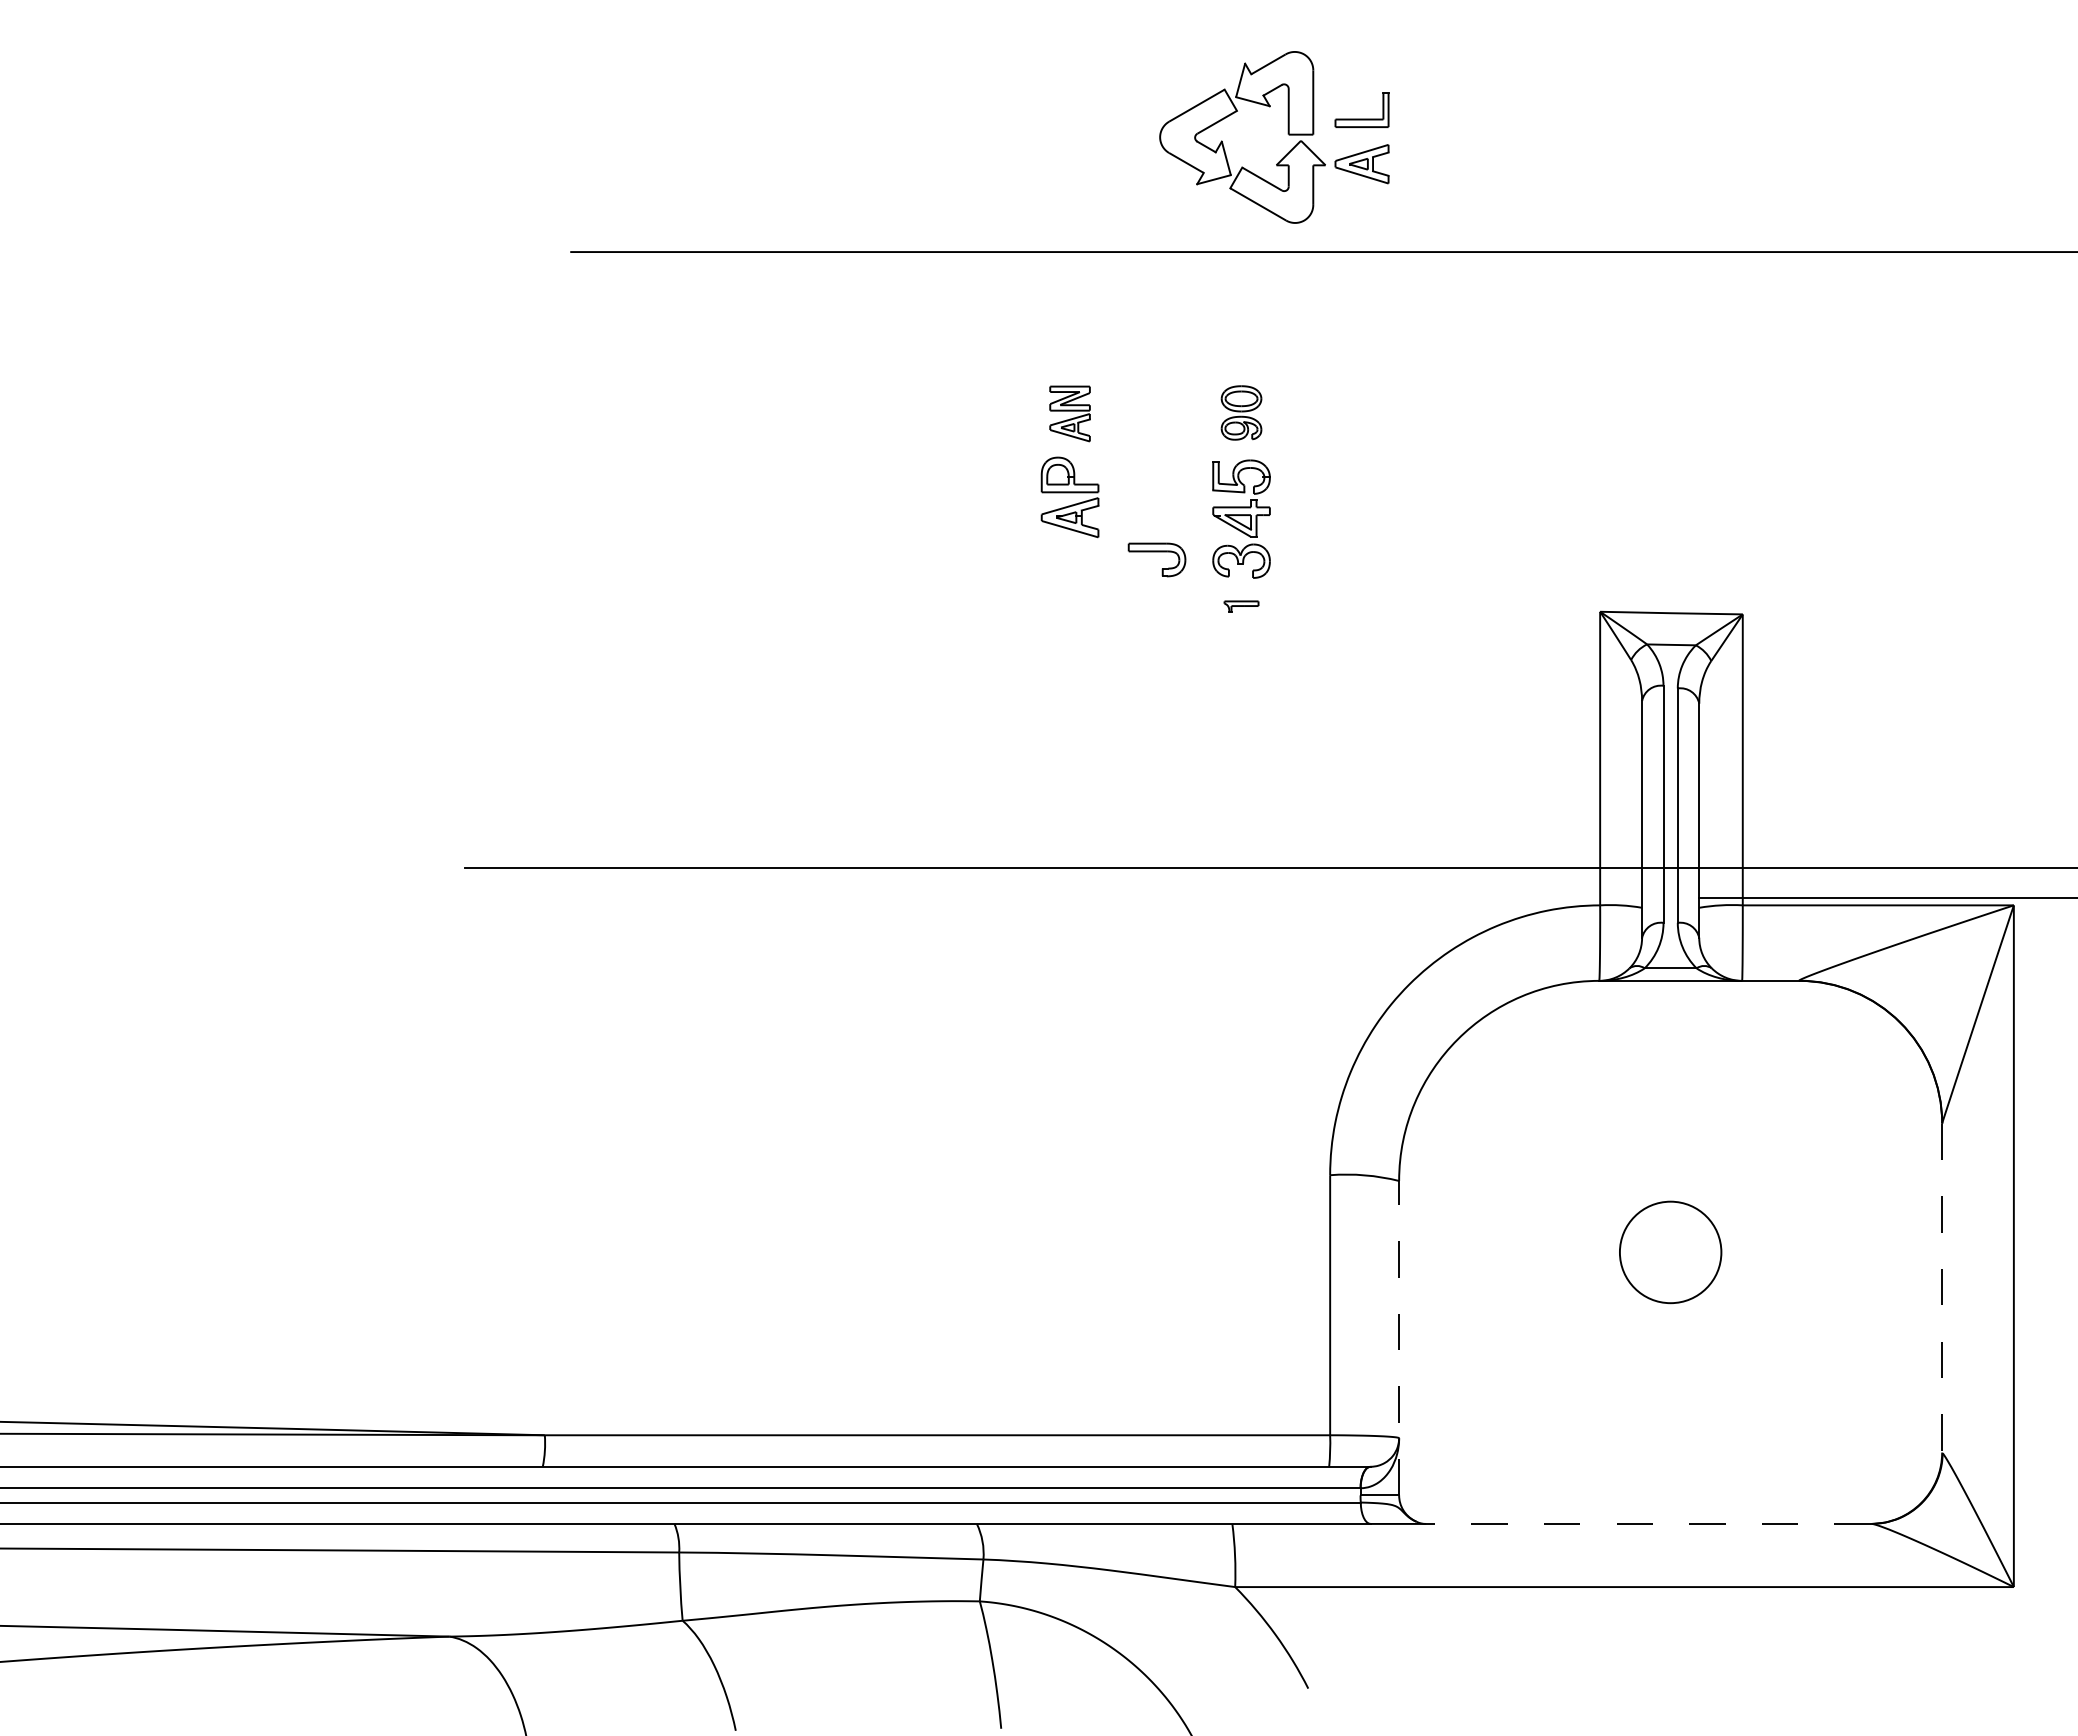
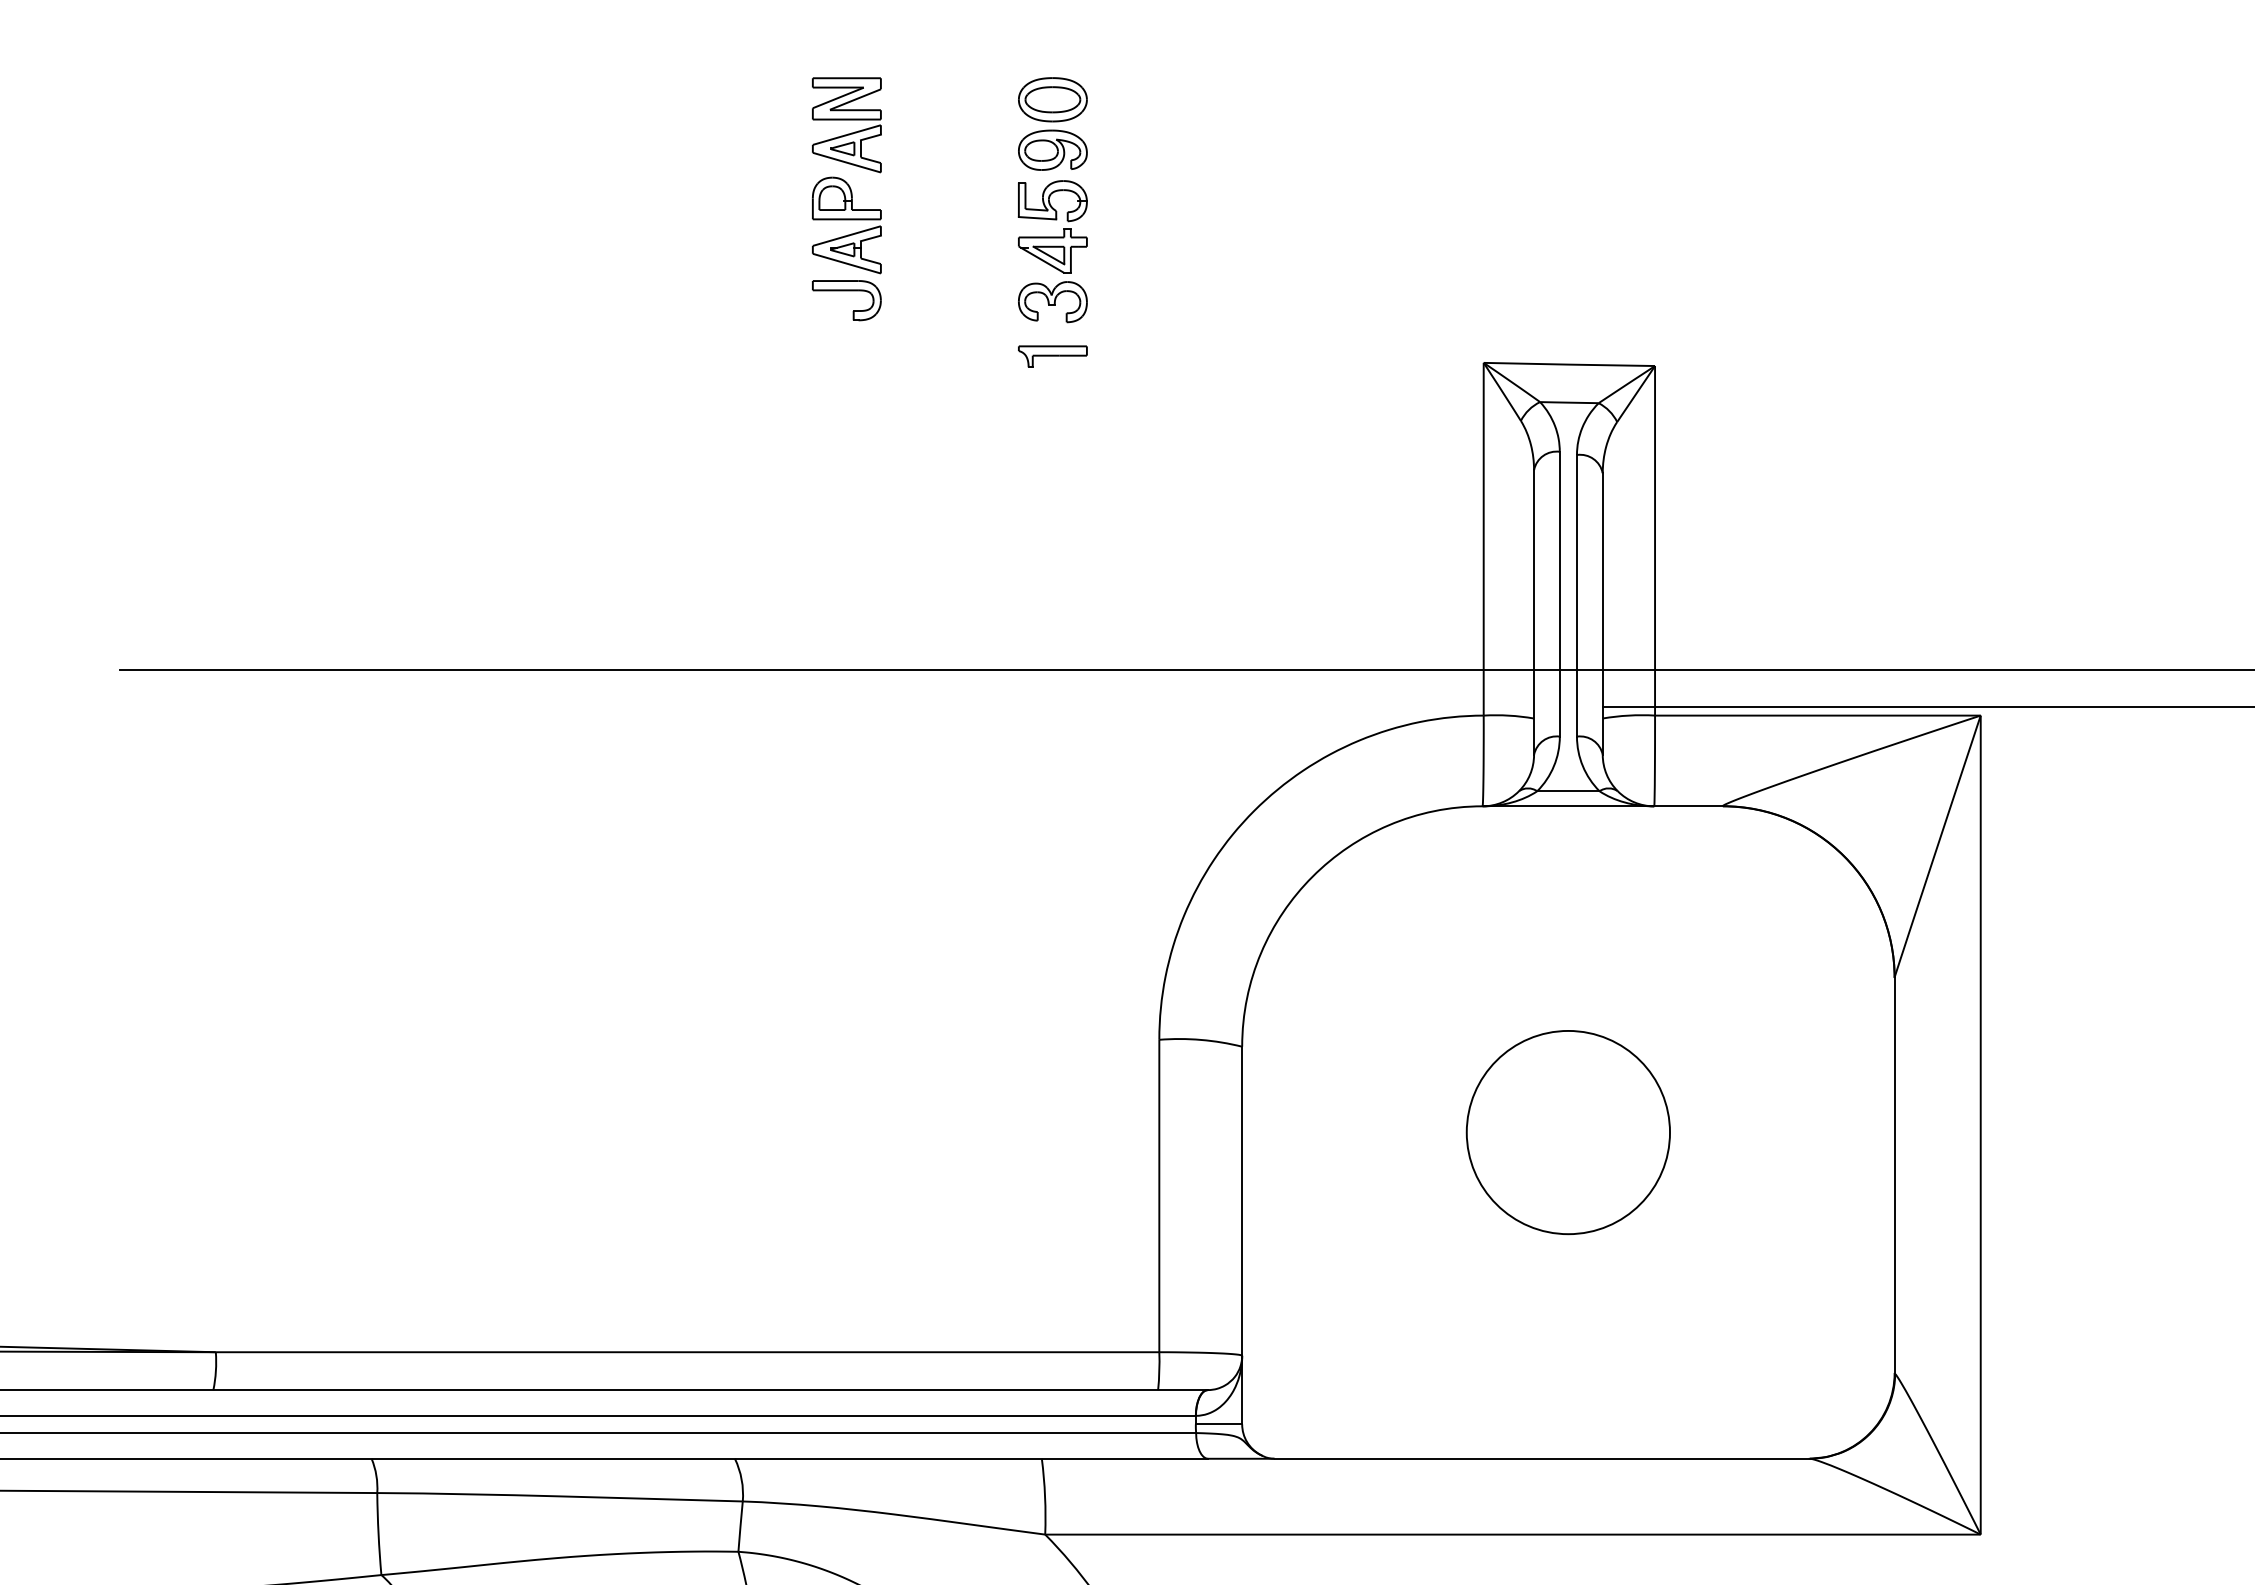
part: (1241, 412) -> (1052, 123), size x1.43
part: (1069, 413) -> (846, 124), size x1.43
part: (1156, 552) -> (846, 291), moved
part: (1241, 606) -> (1052, 356), size x1.67
circle: (1670, 1252) -> (1568, 1132), size x1.67
line: (1942, 1288) -> (1894, 1175), dashed -> solid
line: (1399, 1337) -> (1242, 1234), dashed -> solid
line: (1647, 1523) -> (1540, 1458), dashed -> solid

